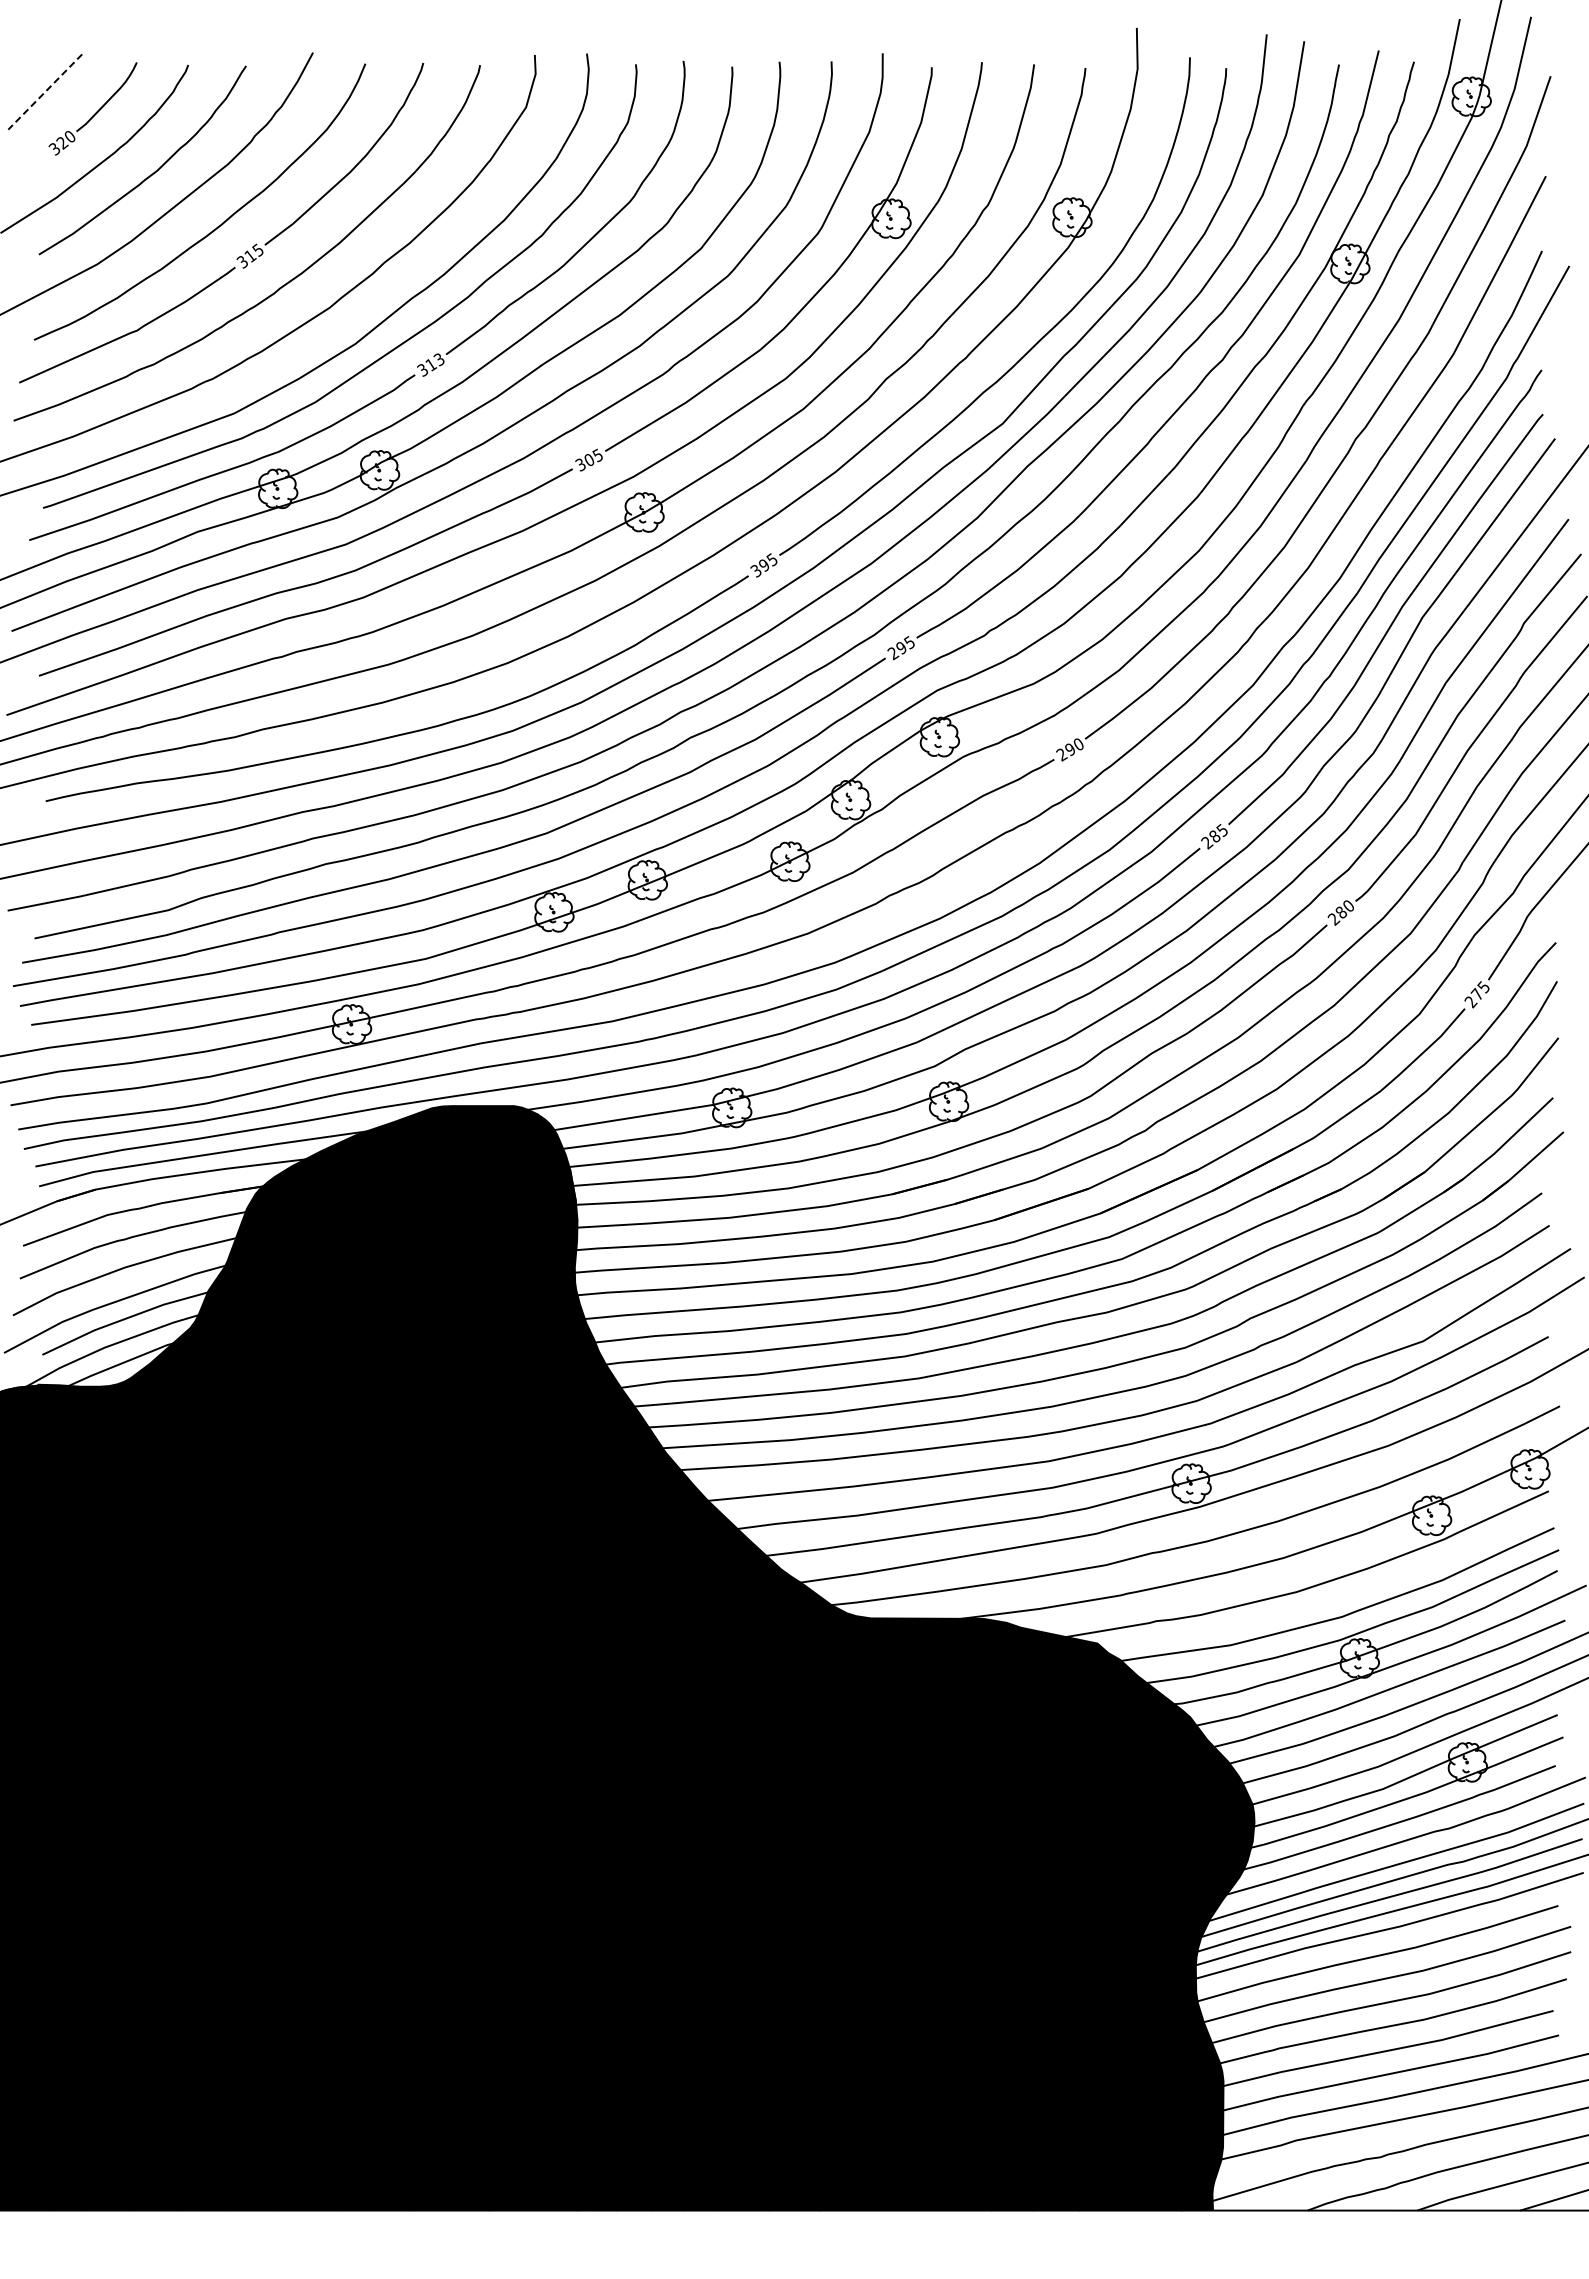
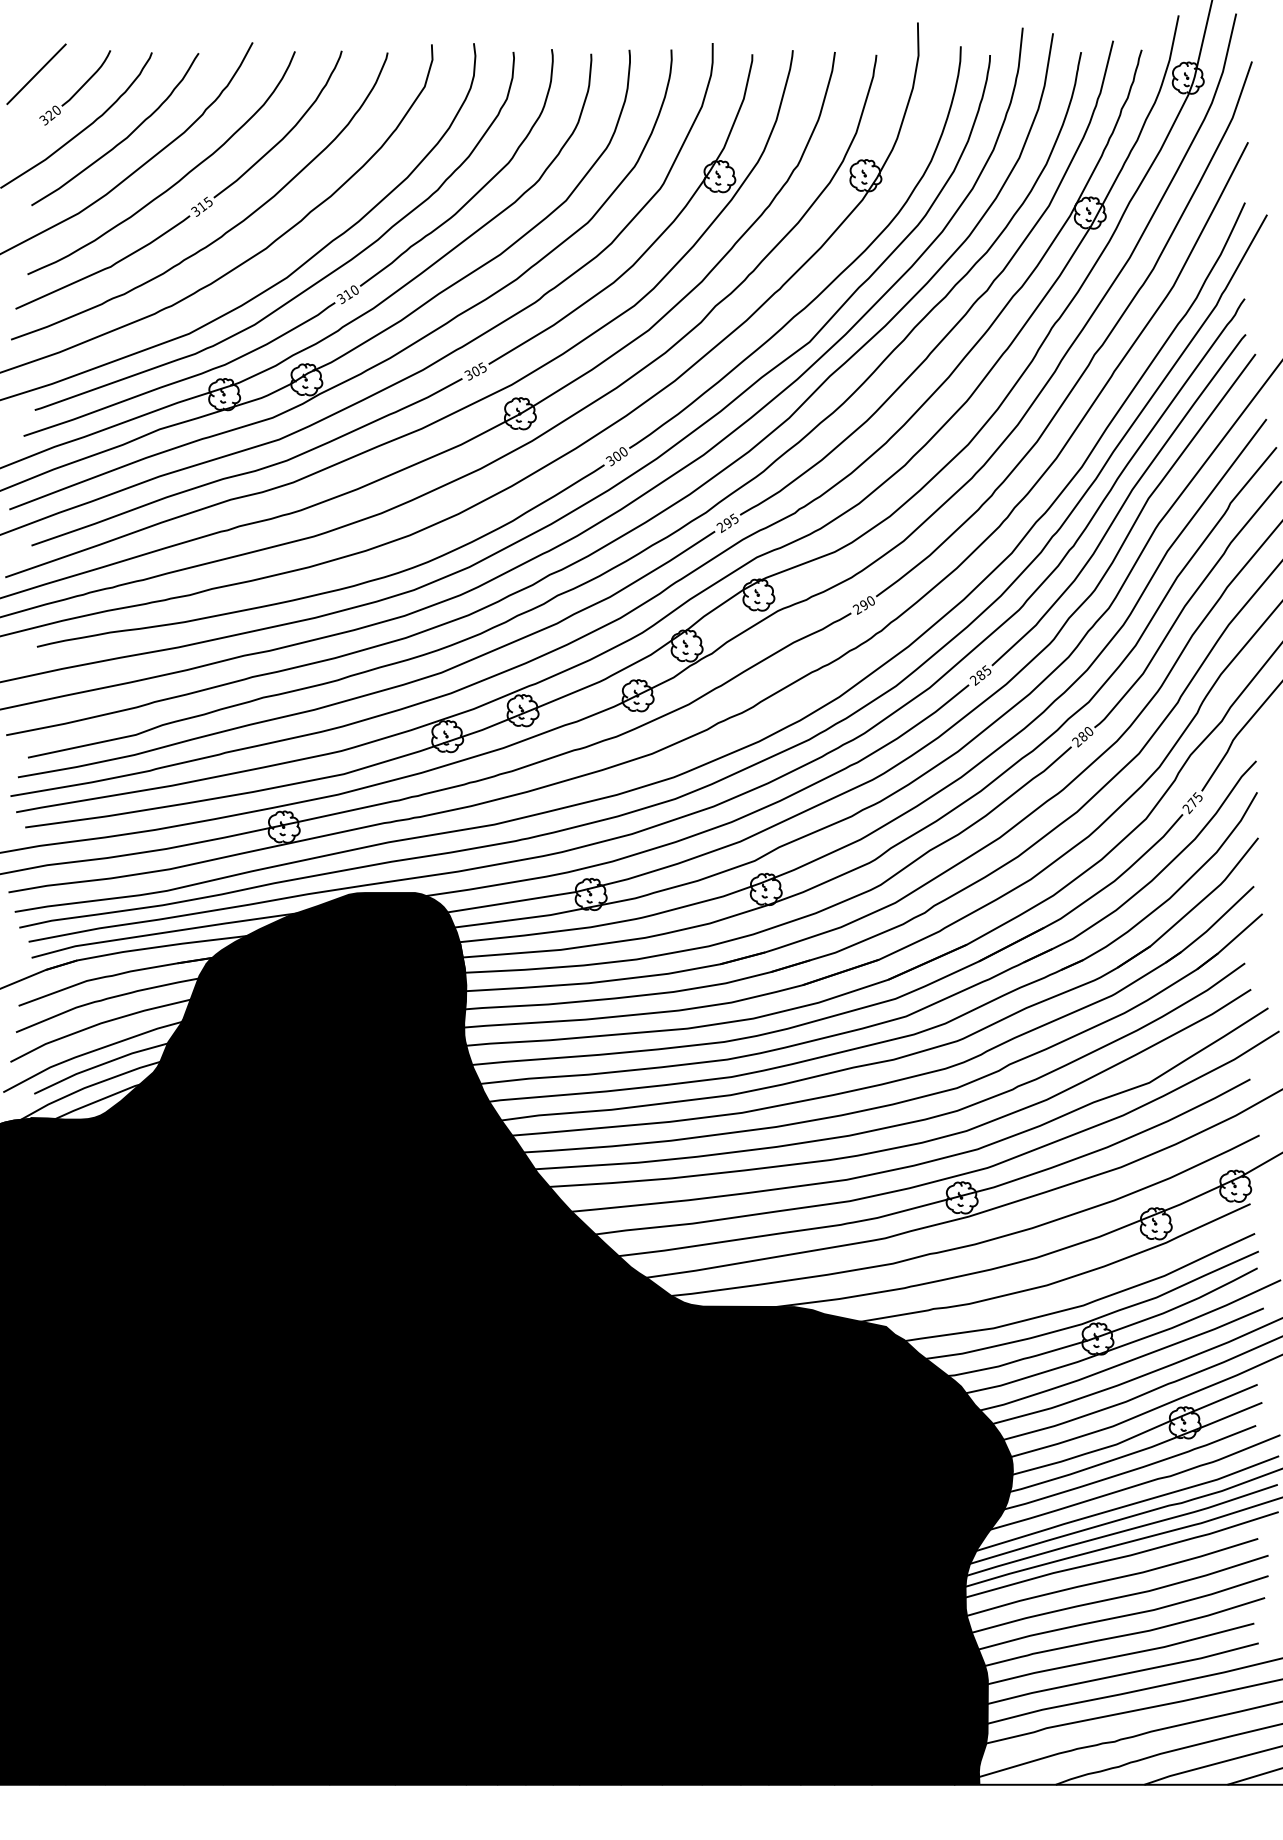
line: (45, 92) -> (36, 74), dashed -> solid
text: (438, 359) -> (354, 290), 313 -> 310
text: (767, 562) -> (619, 454), 395 -> 300

